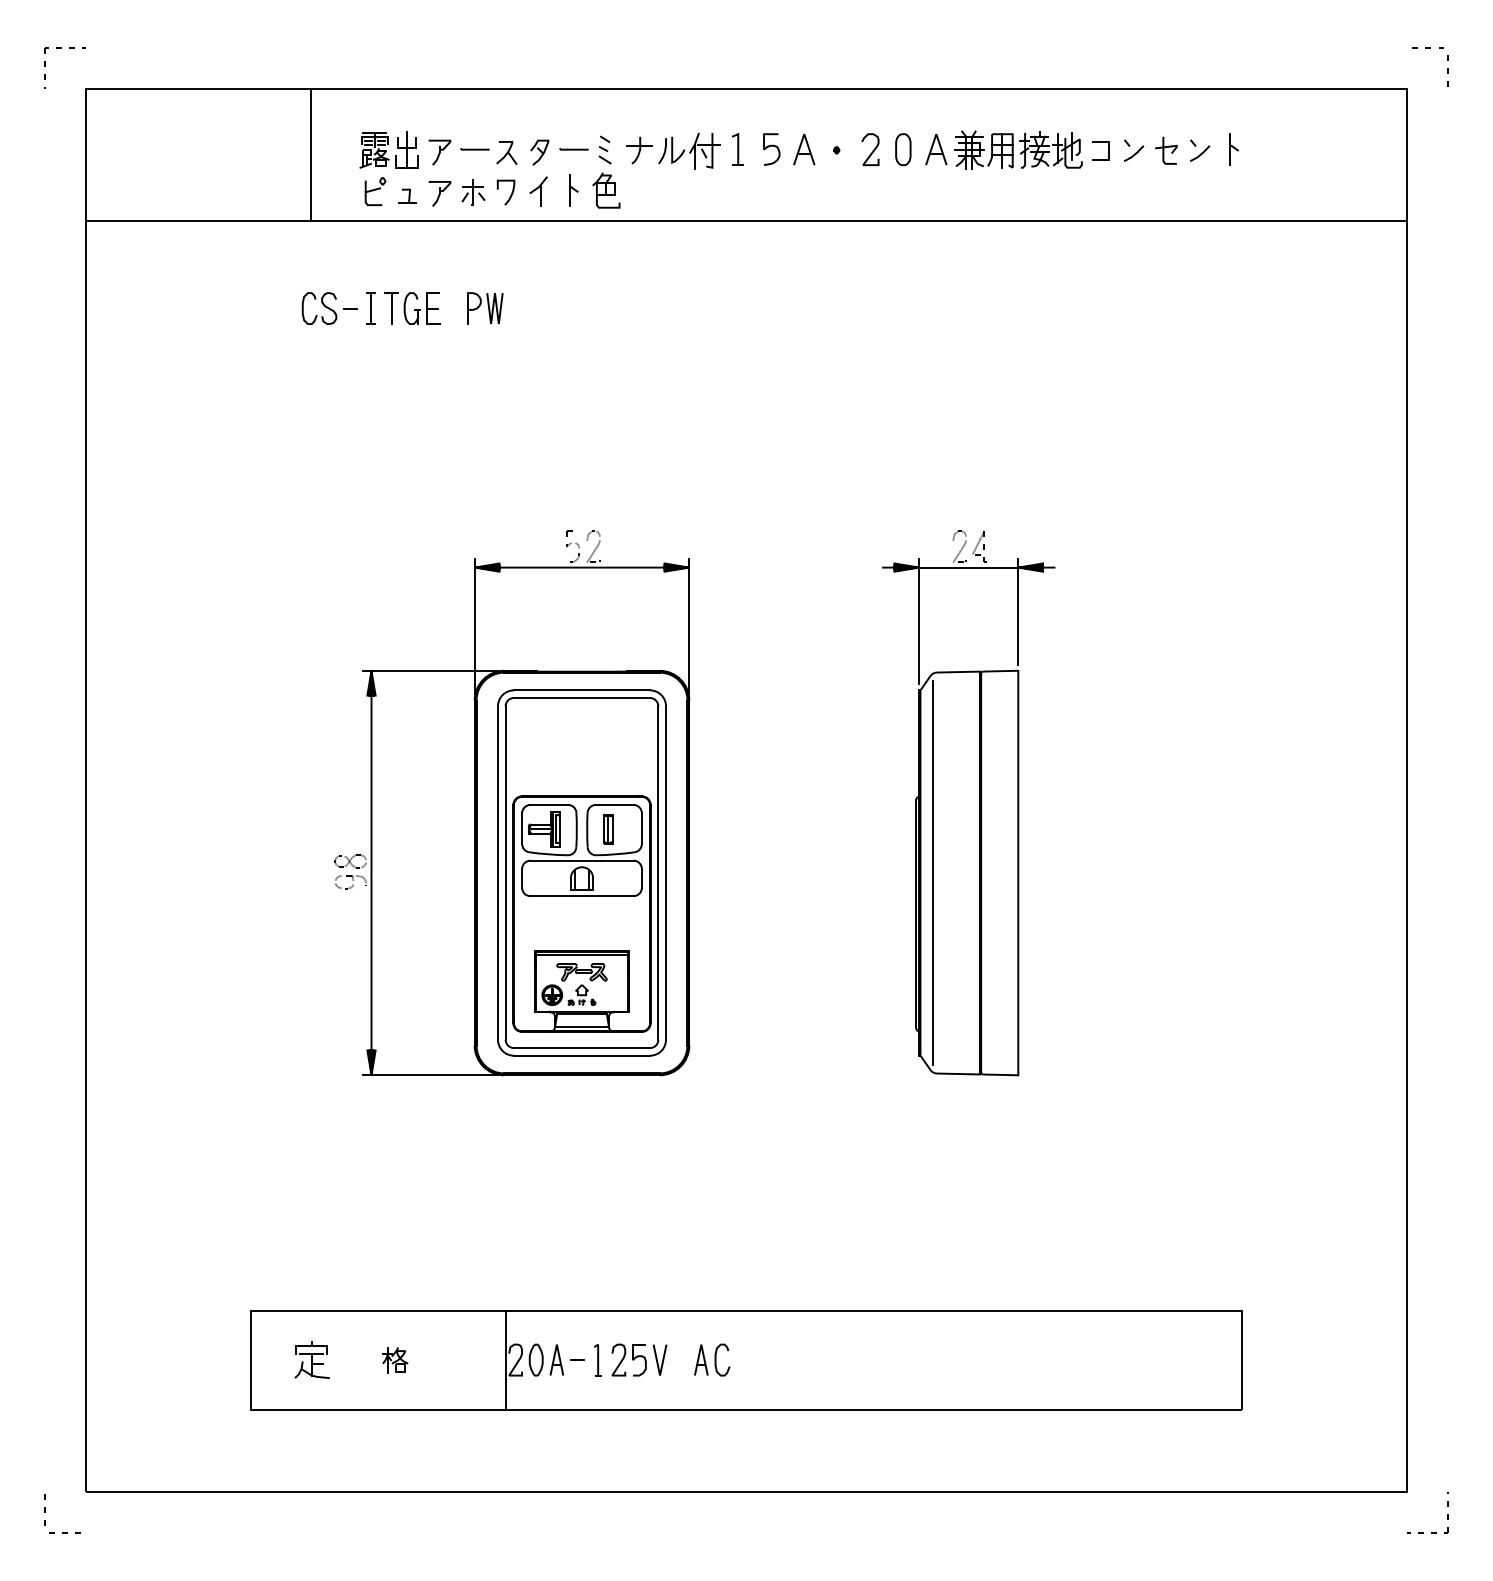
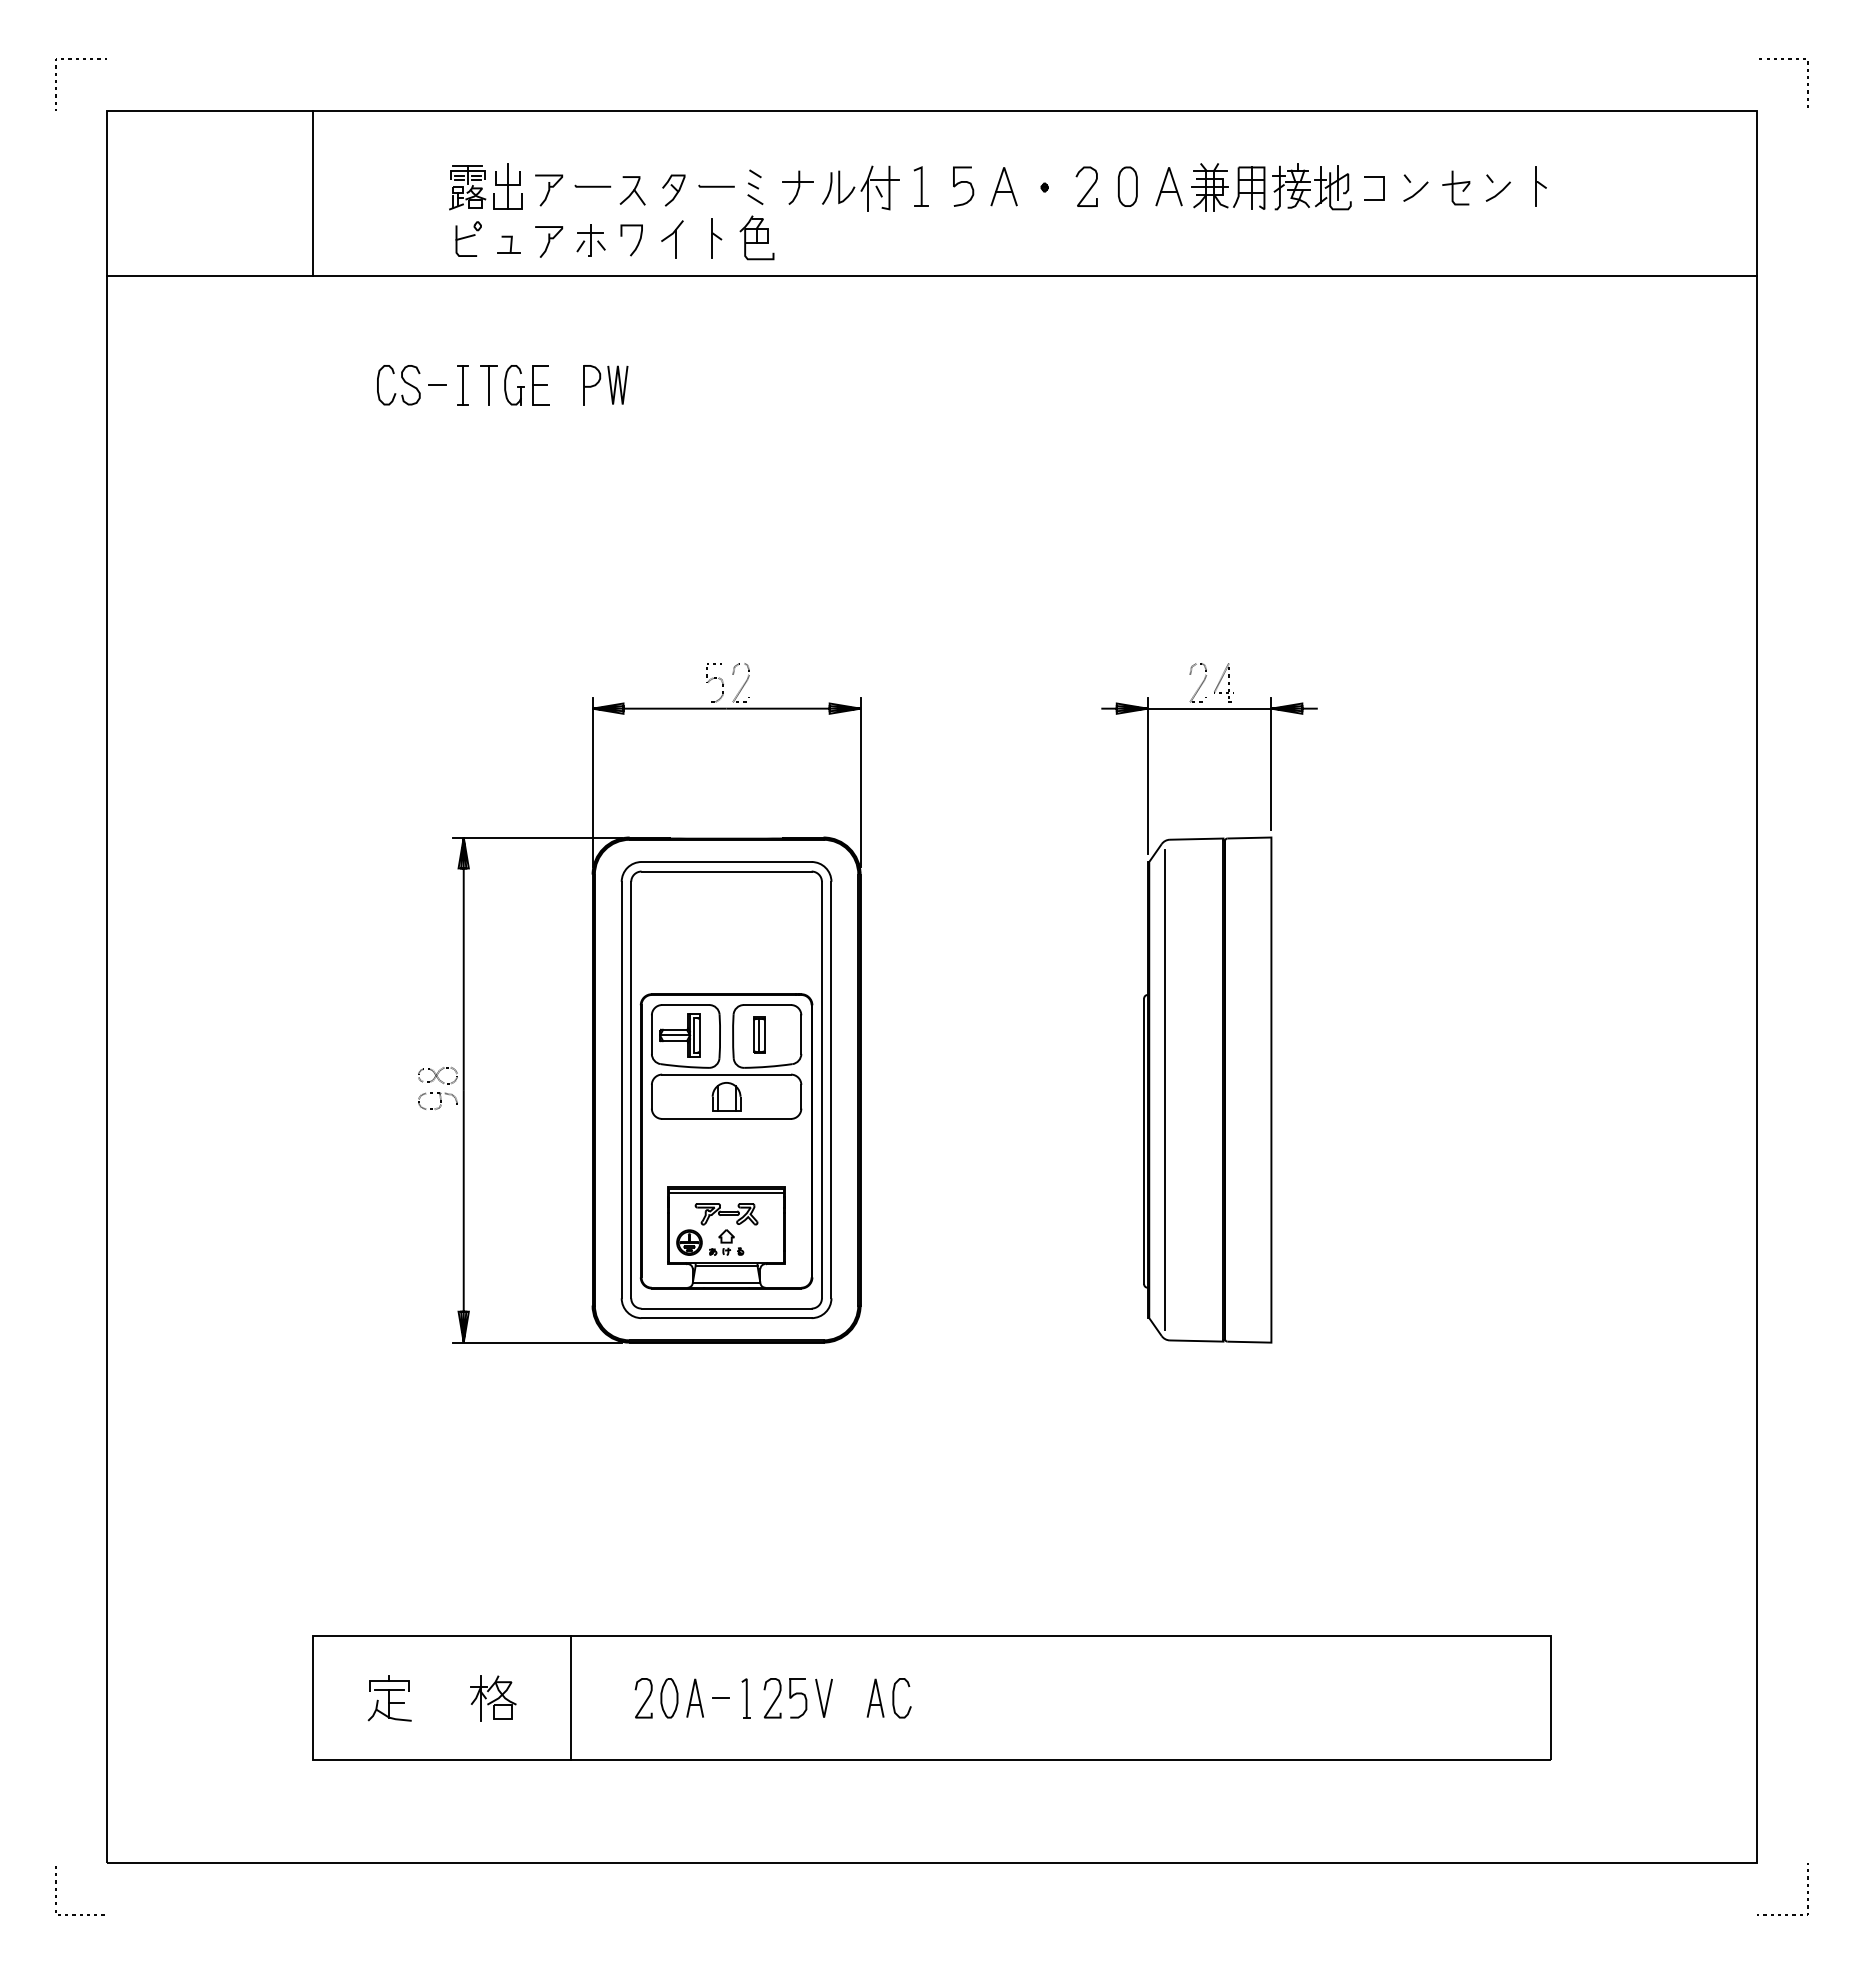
line: (311, 154) -> (313, 192), moved
part: (395, 1360) -> (493, 1698), size x1.43
line: (505, 1360) -> (571, 1698), moved

